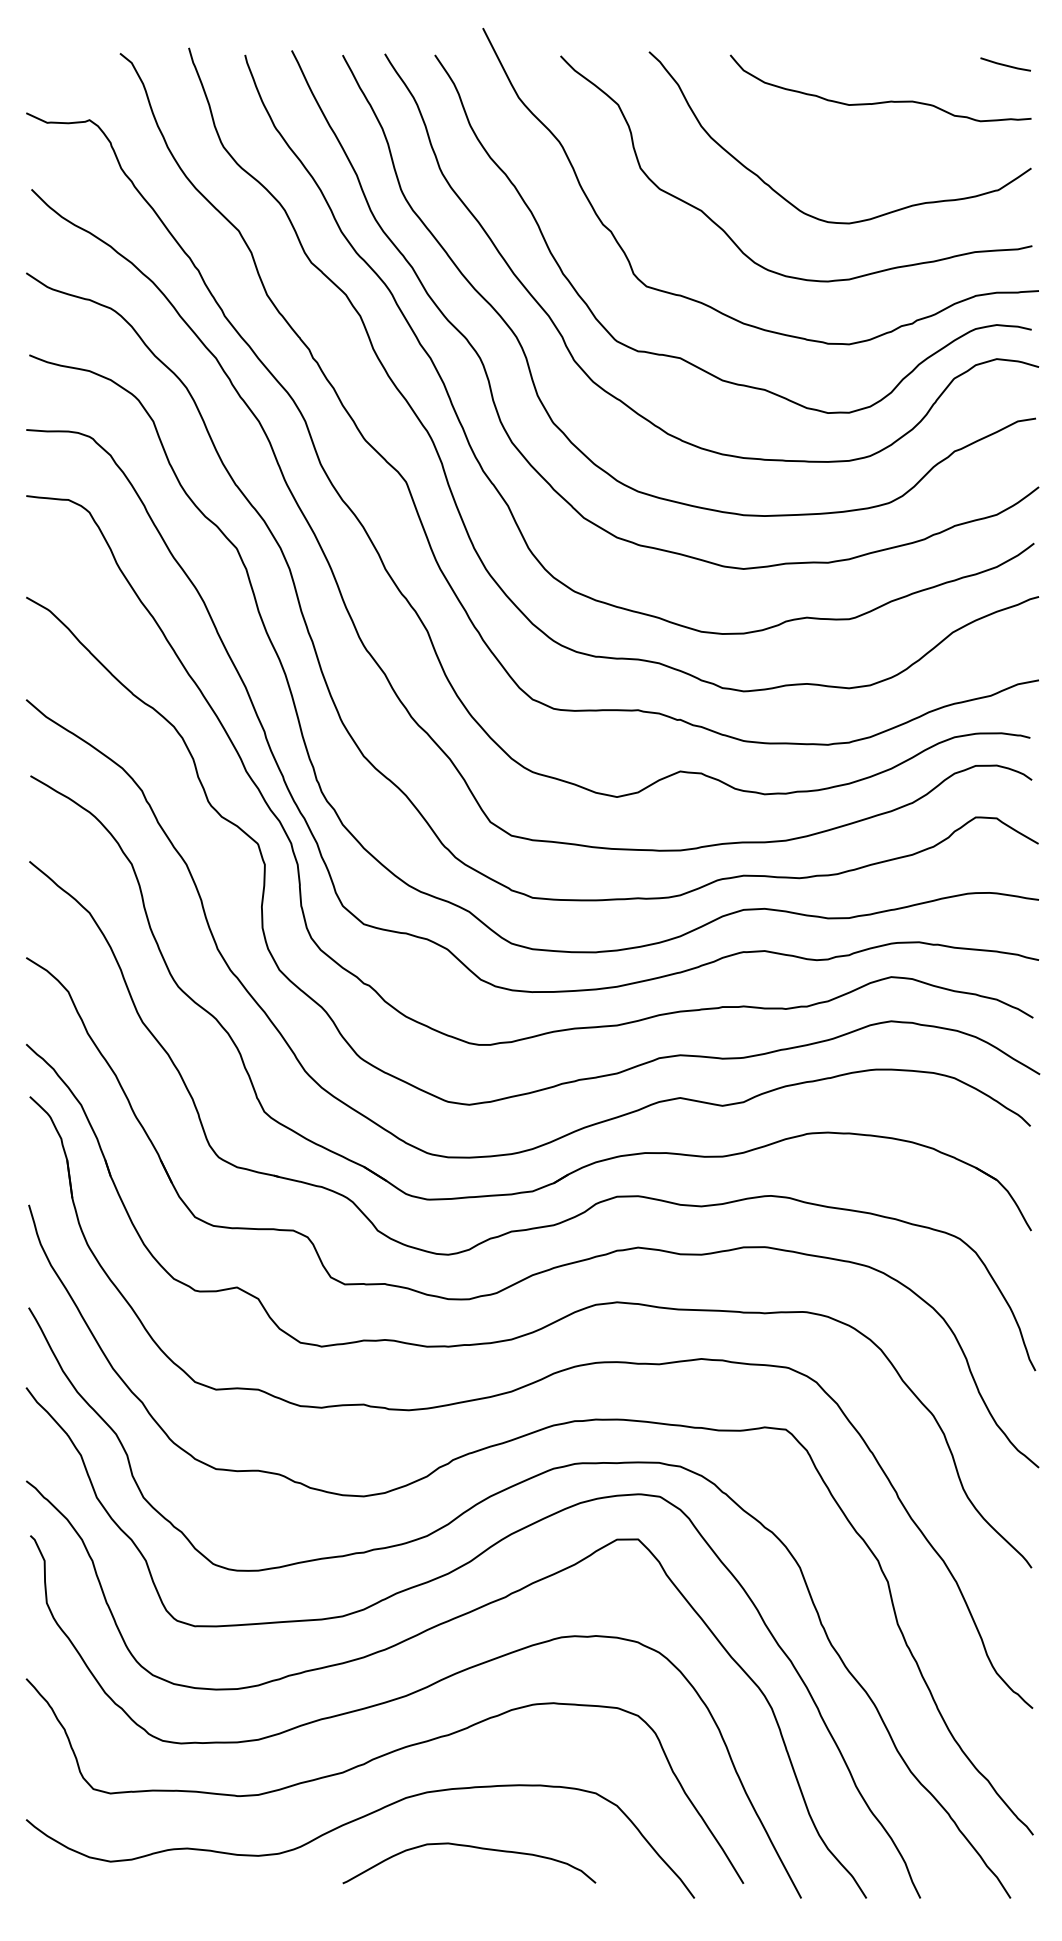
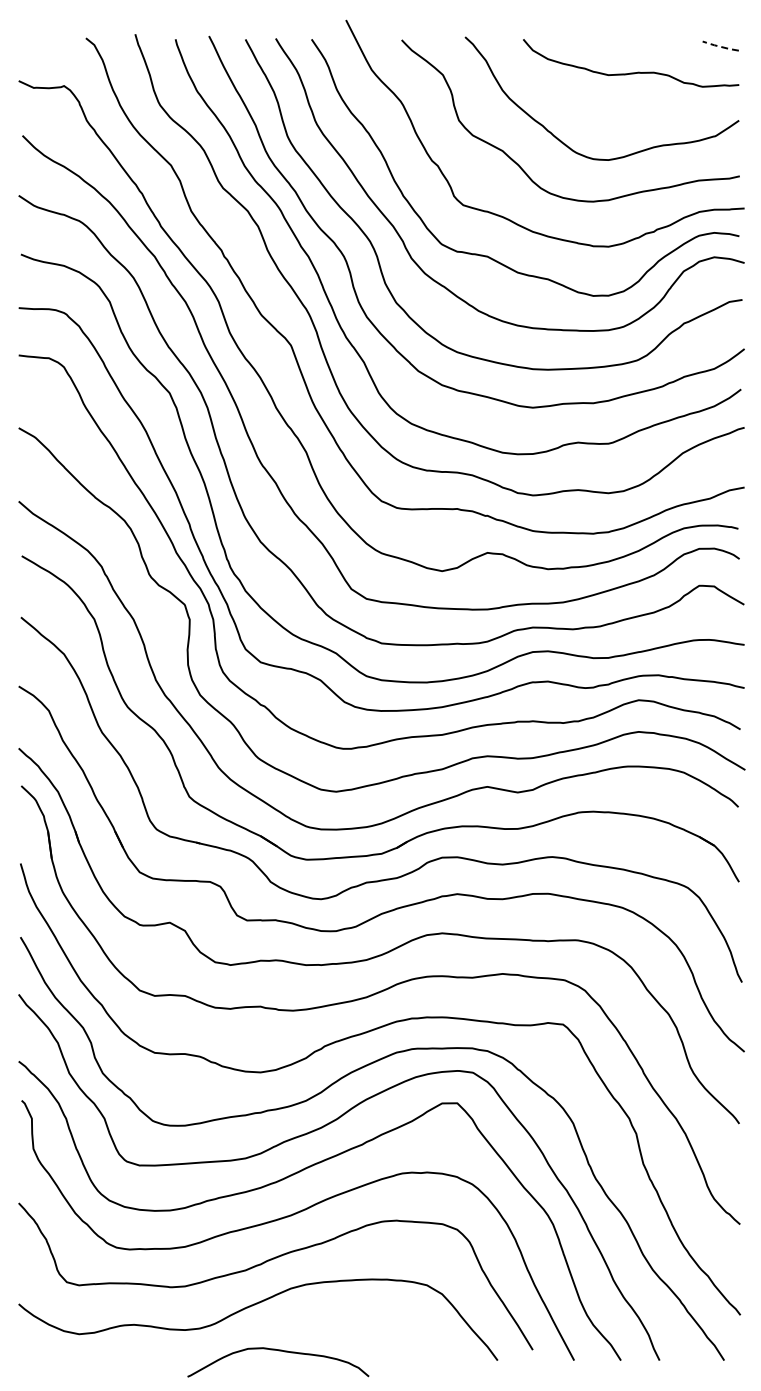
line: (1005, 65) -> (720, 46), solid -> dashed
curve: (469, 1848) -> (278, 1351), moved

